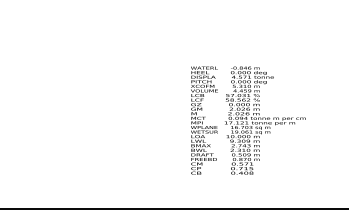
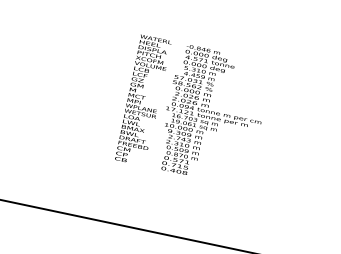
text: (248, 120) -> (194, 111), moved

